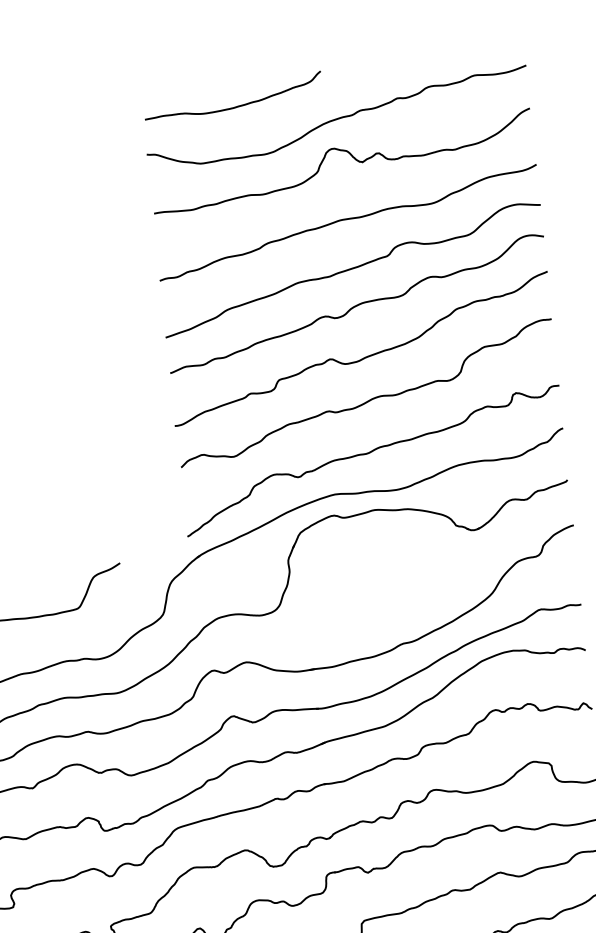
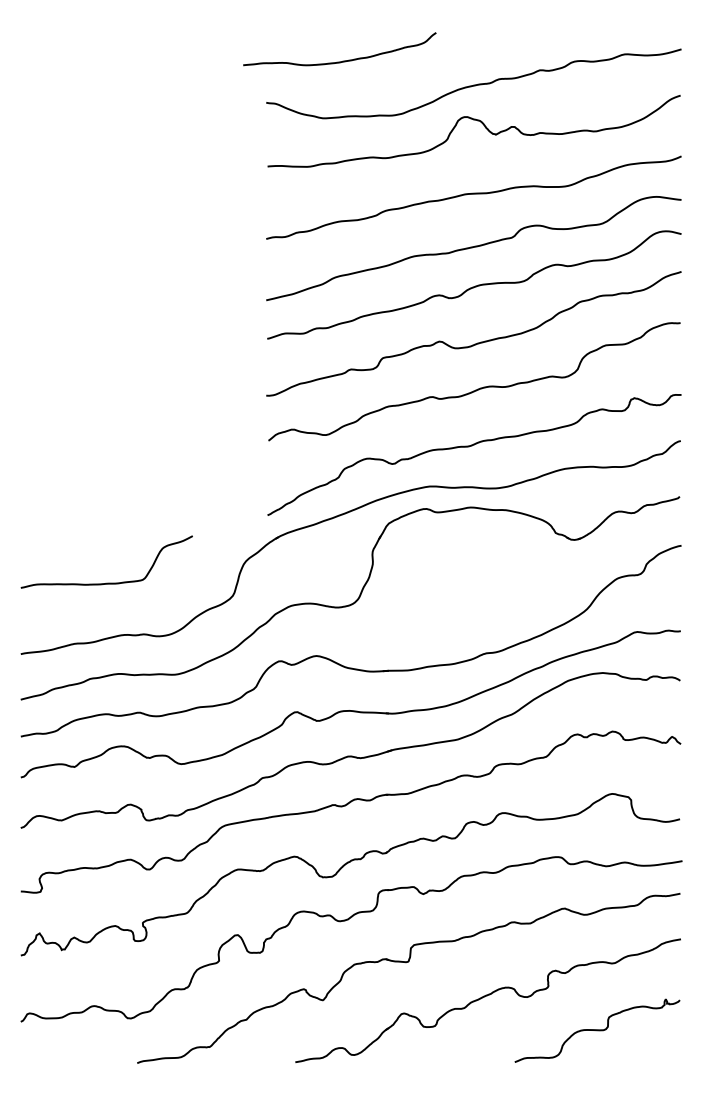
curve: (236, 105) -> (342, 60), moved

